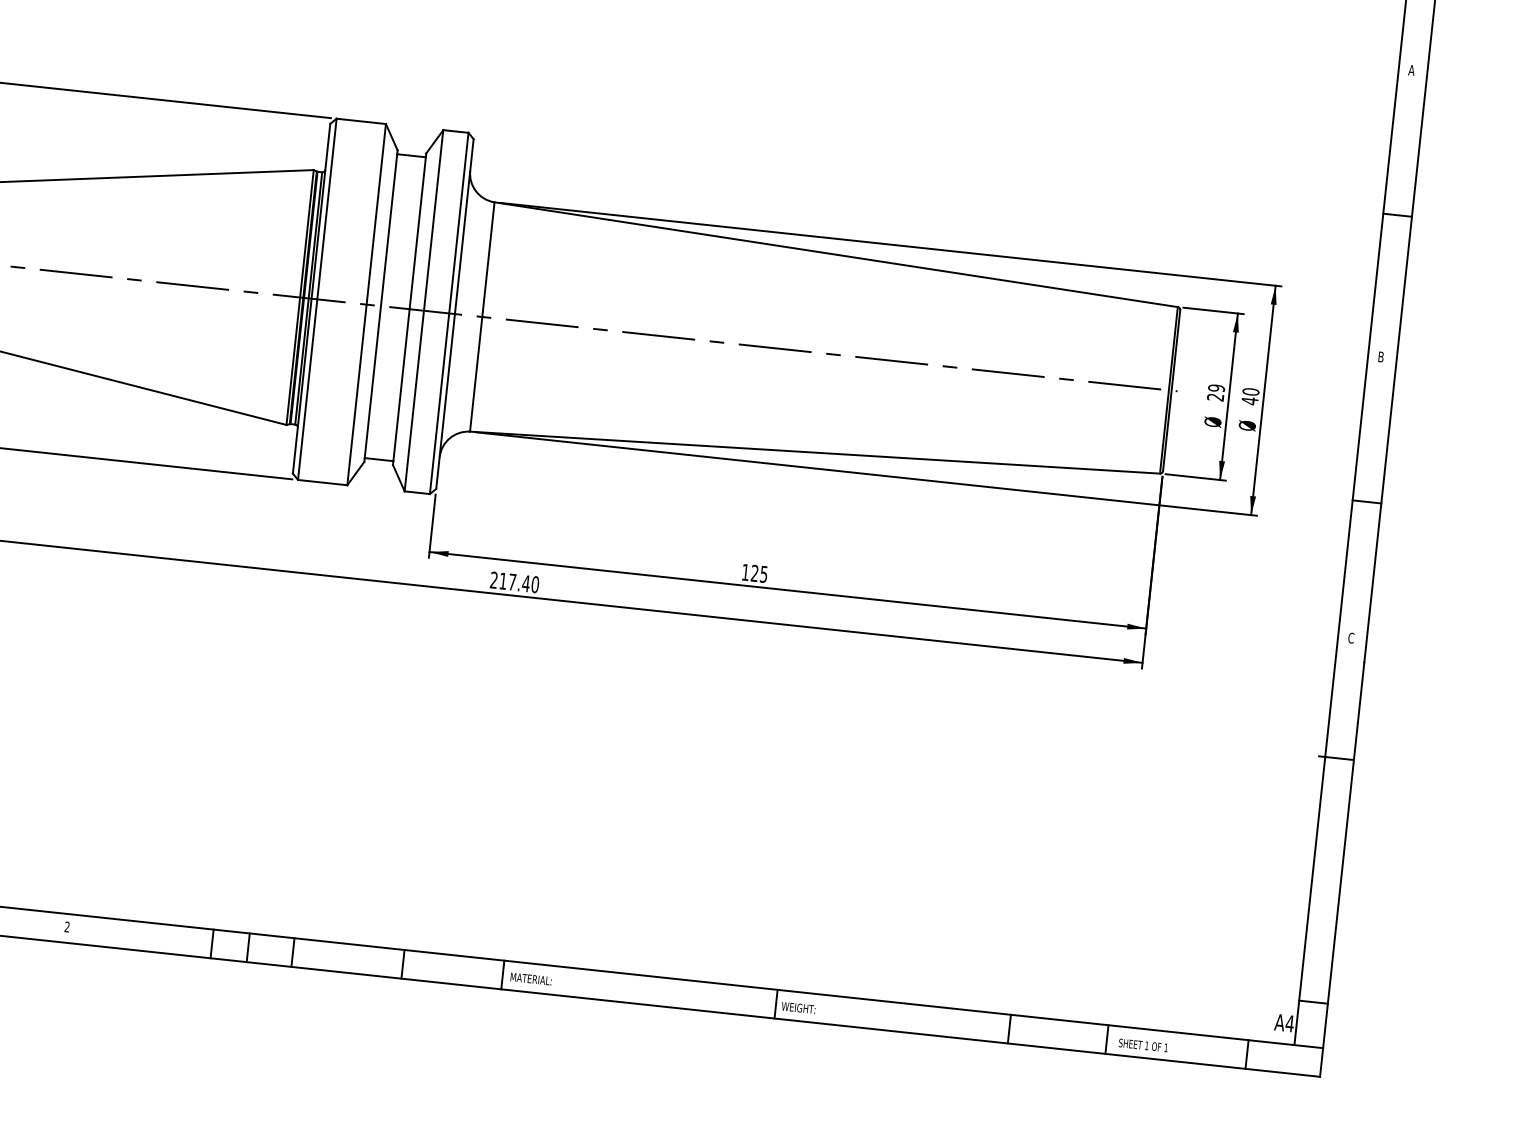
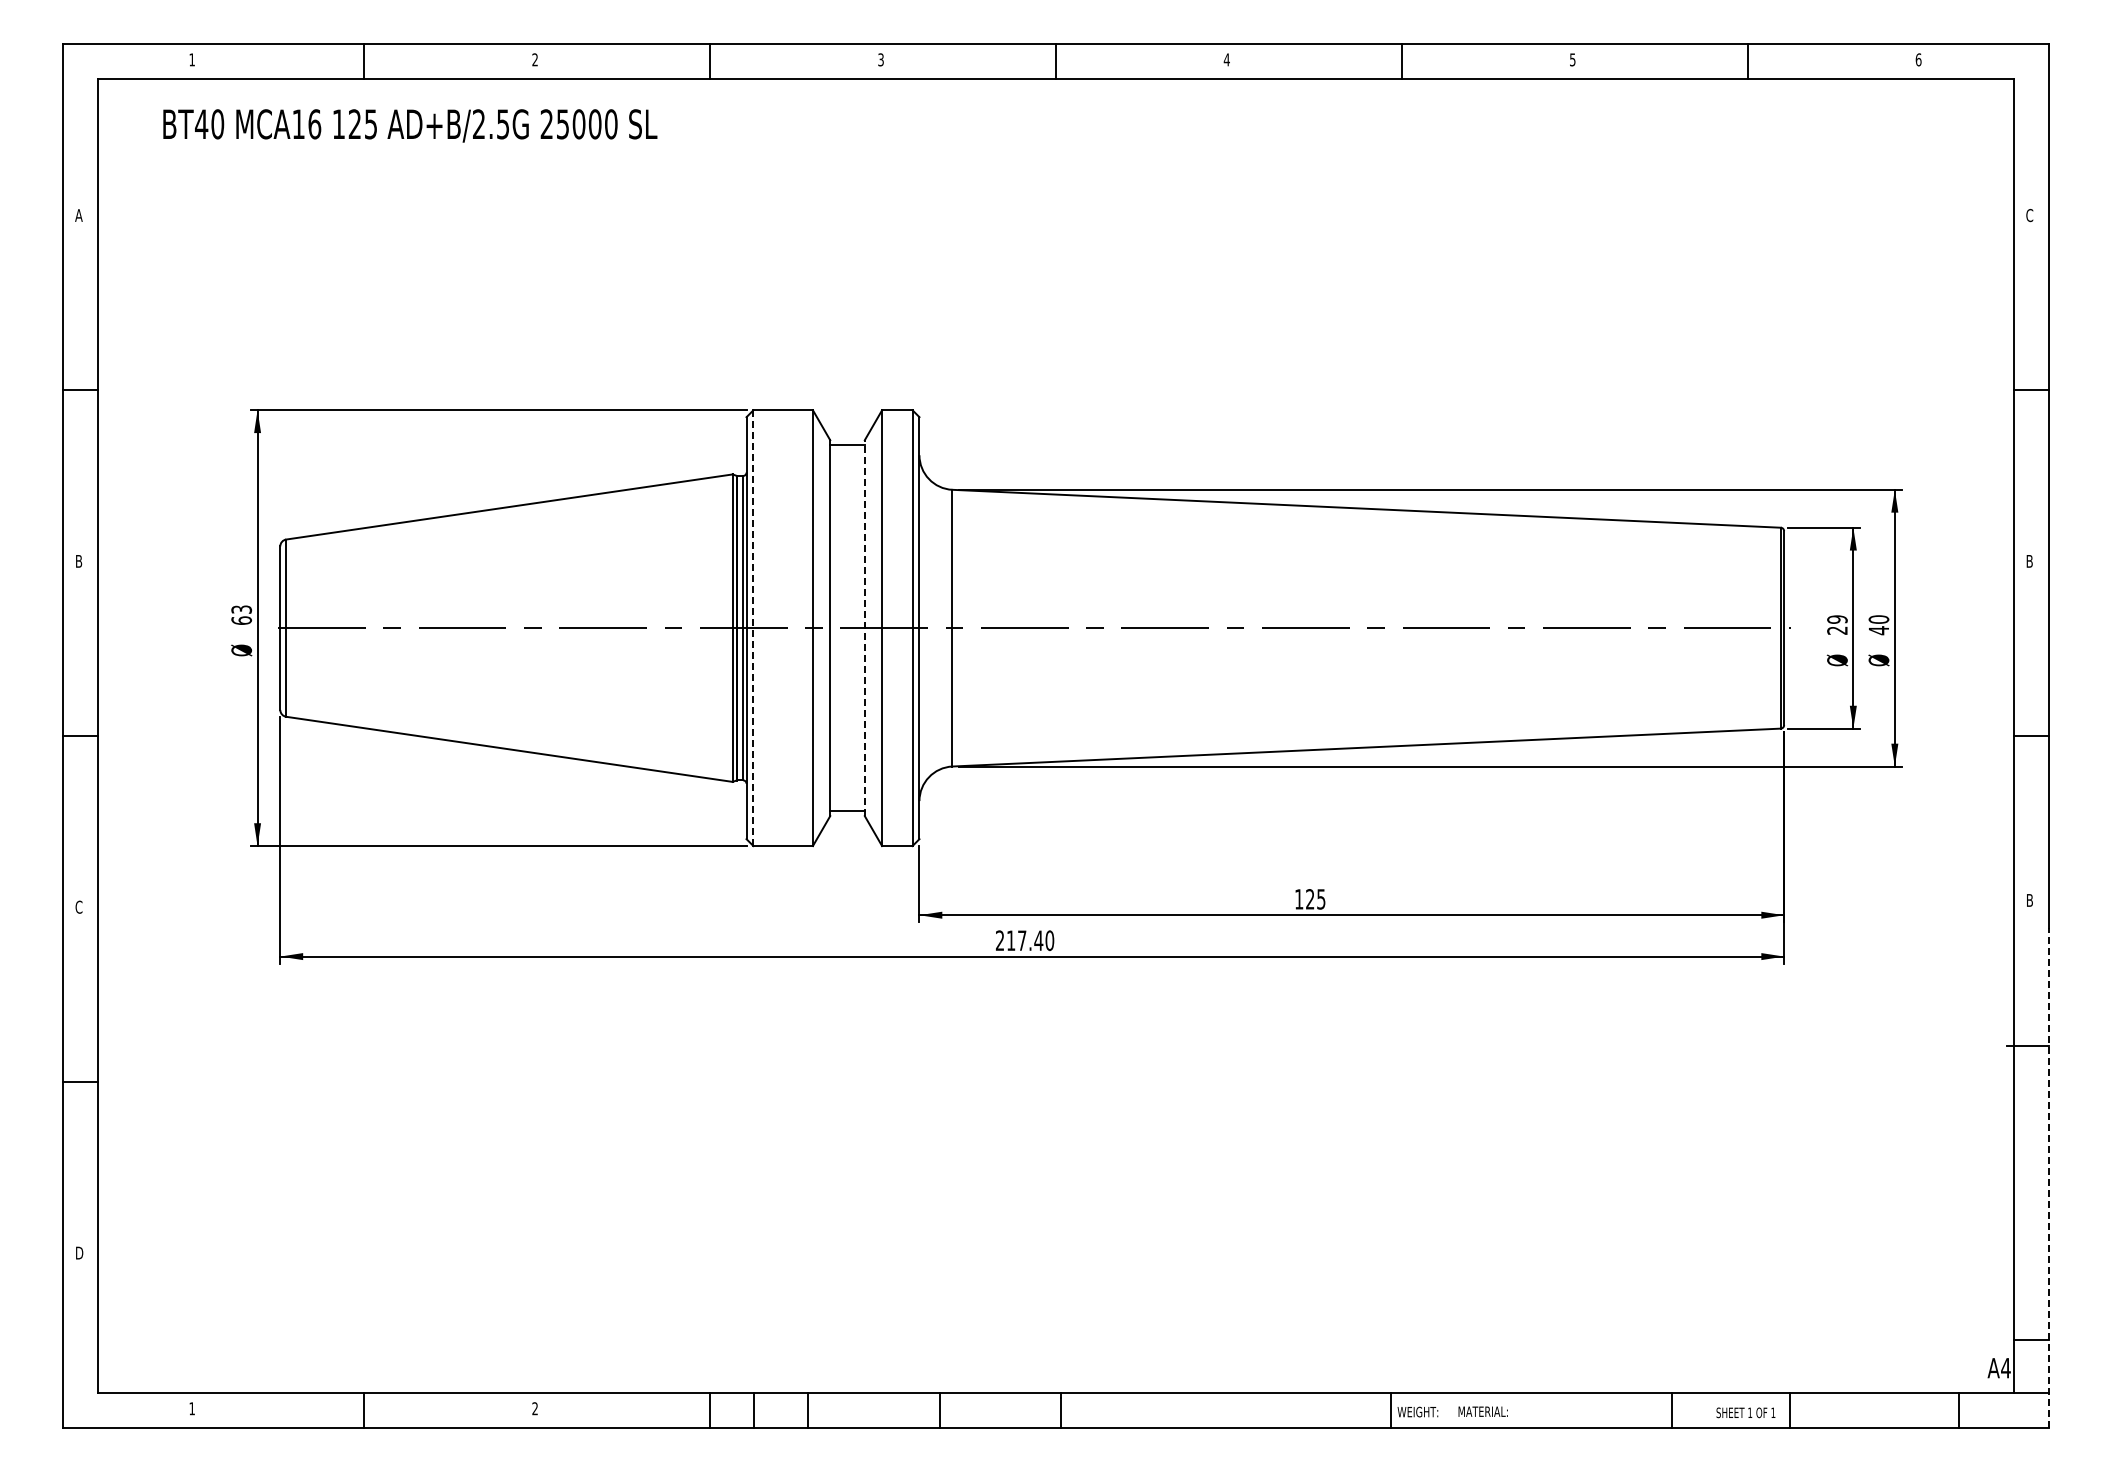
text: (1411, 70) -> (2029, 215), A -> C
line: (317, 299) -> (753, 628), solid -> dashed
line: (409, 309) -> (864, 628), solid -> dashed
text: (1350, 637) -> (2029, 899), C -> B
line: (1342, 869) -> (2048, 1177), solid -> dashed
text: (530, 978) -> (1482, 1411), moved
text: (1143, 1045) -> (1745, 1412), moved

